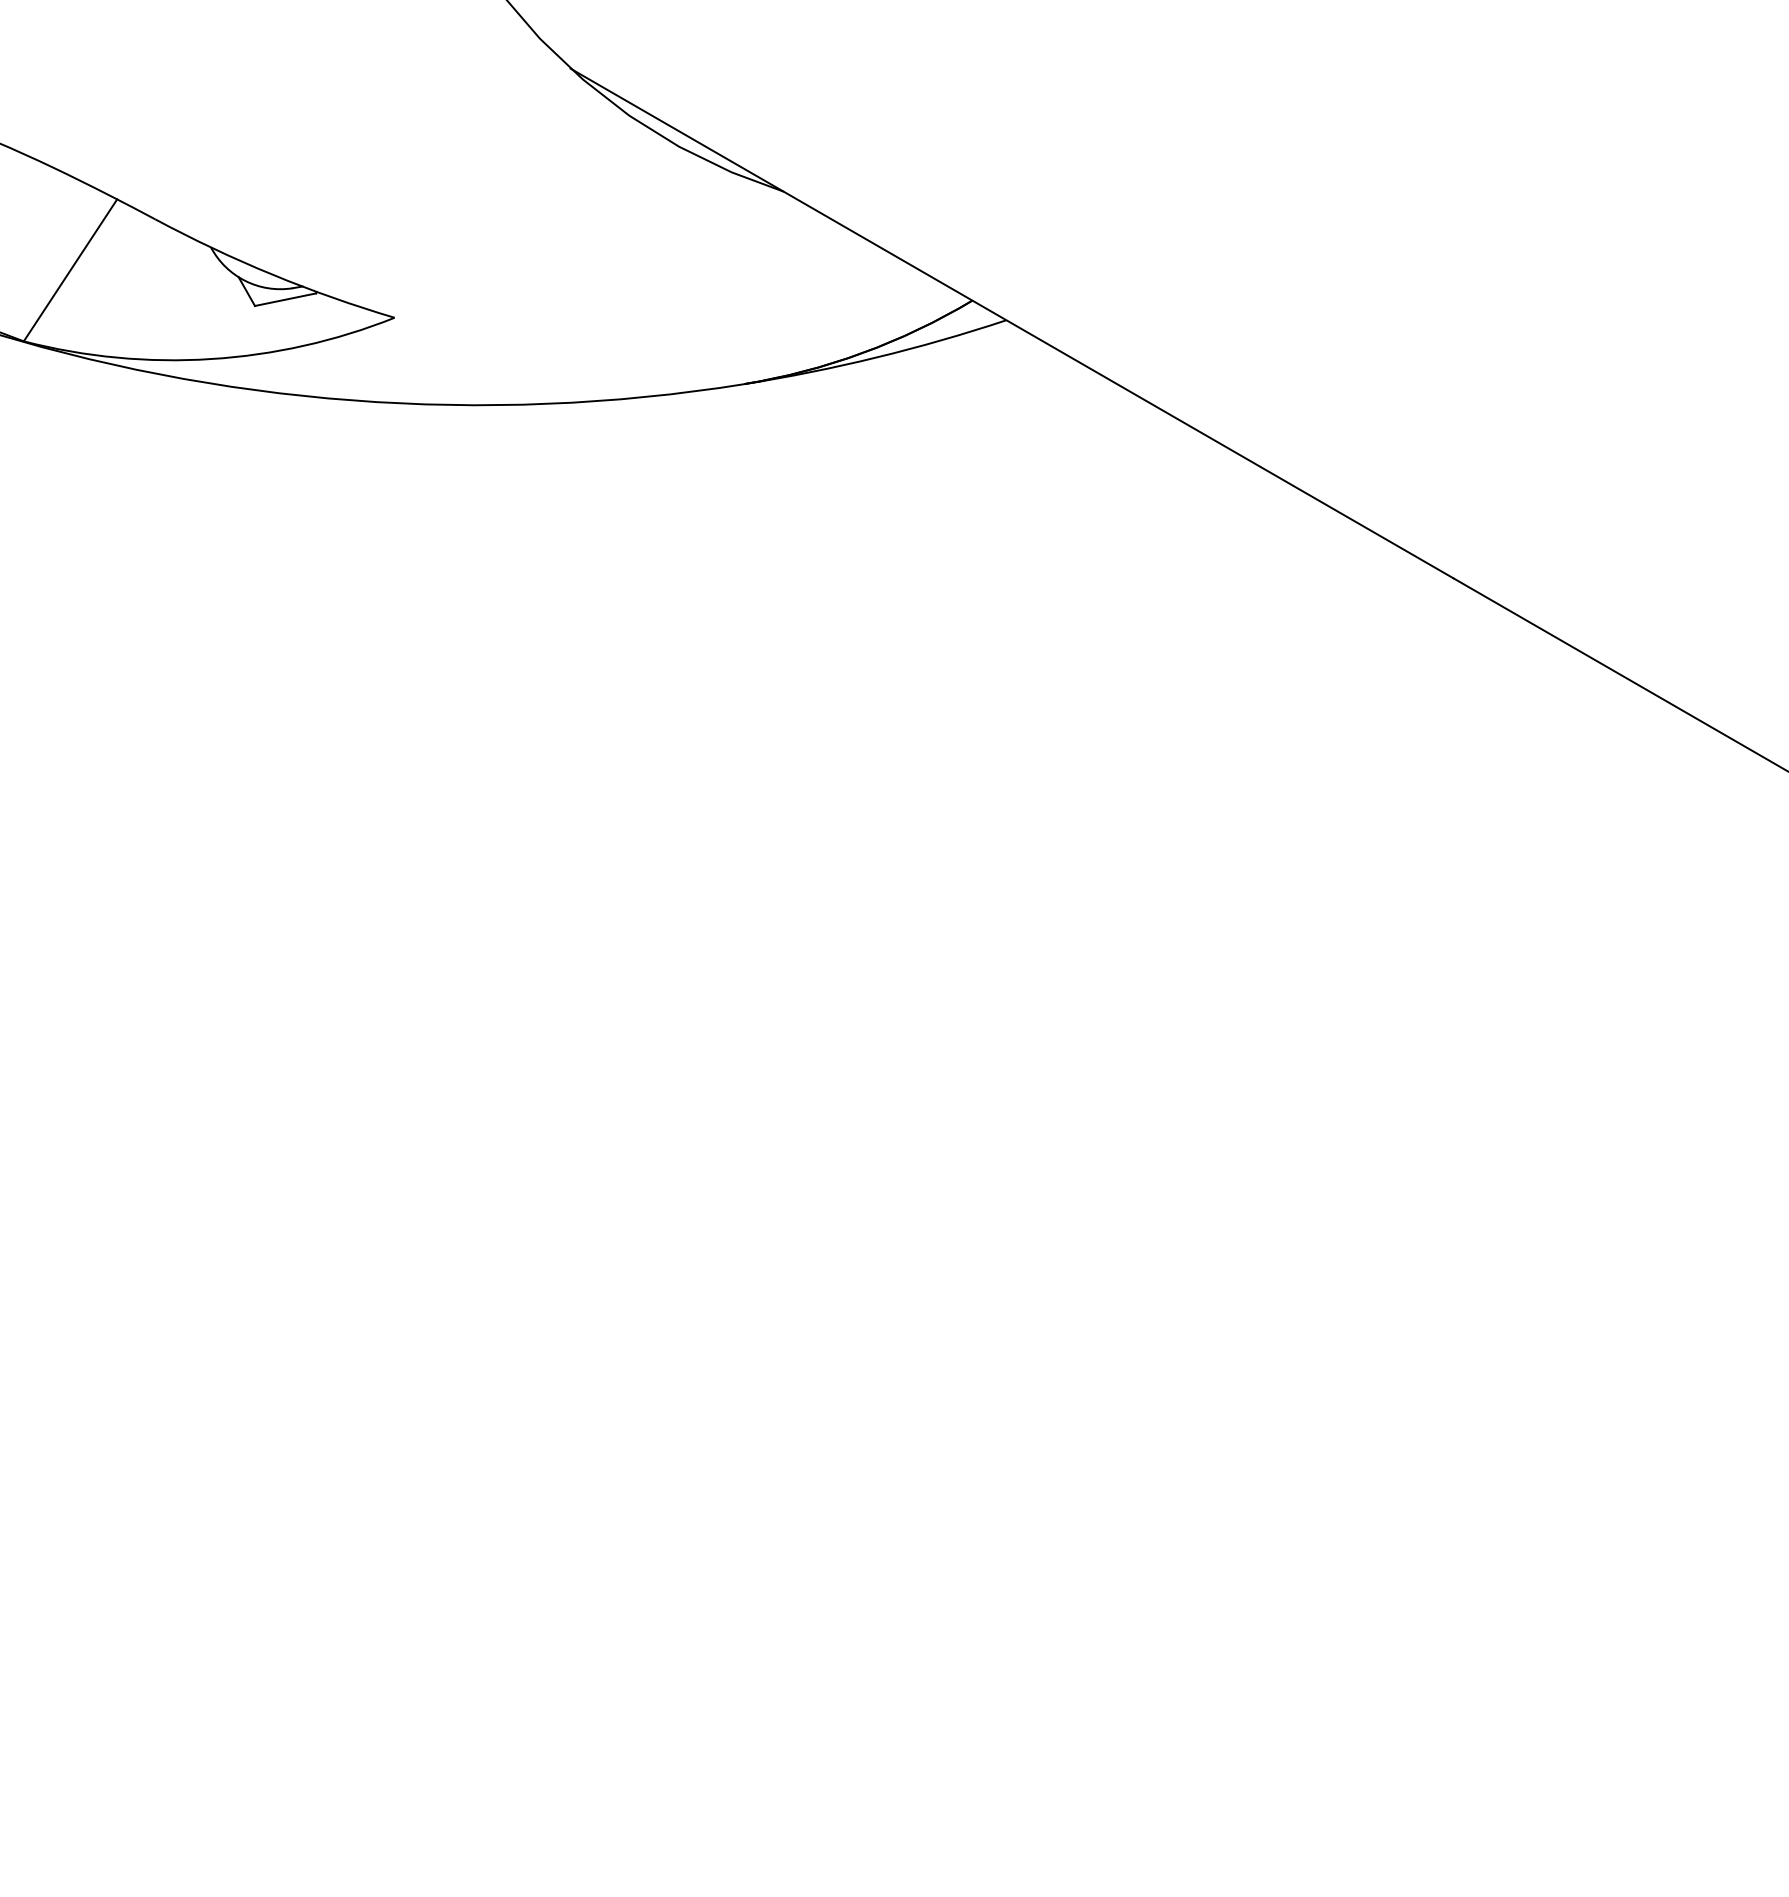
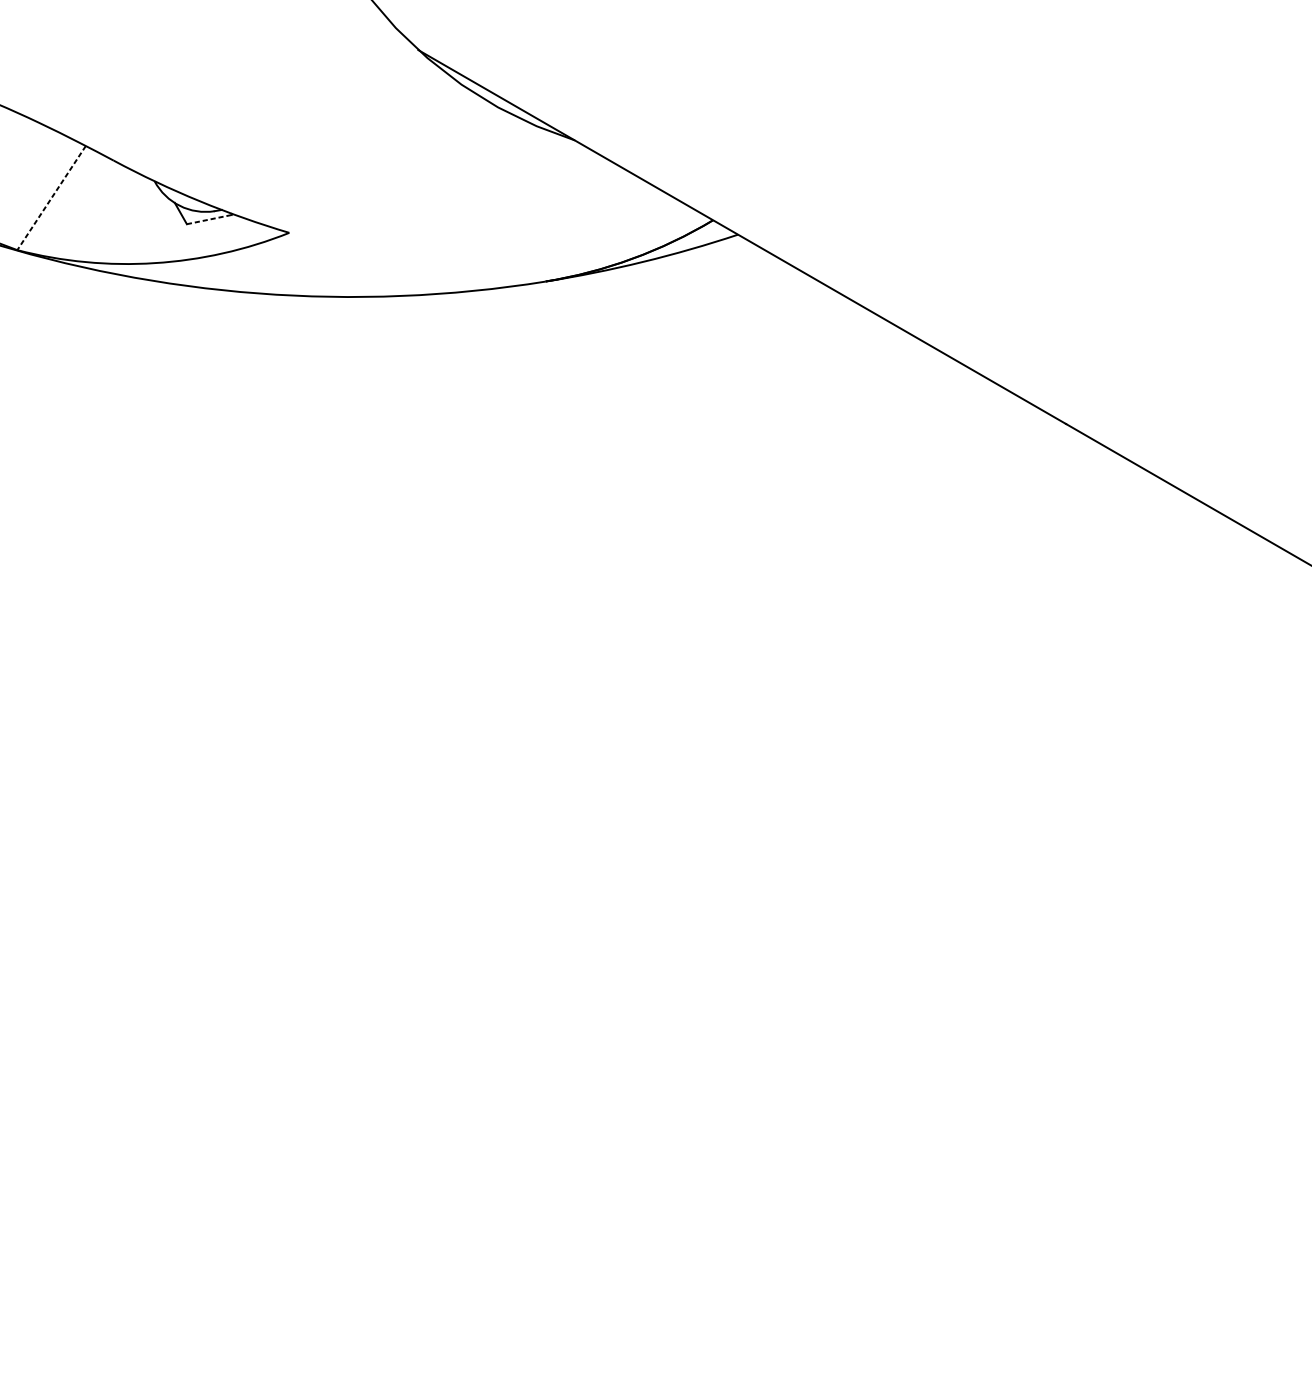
line: (70, 270) -> (51, 198), solid -> dashed
line: (286, 299) -> (210, 219), solid -> dashed

